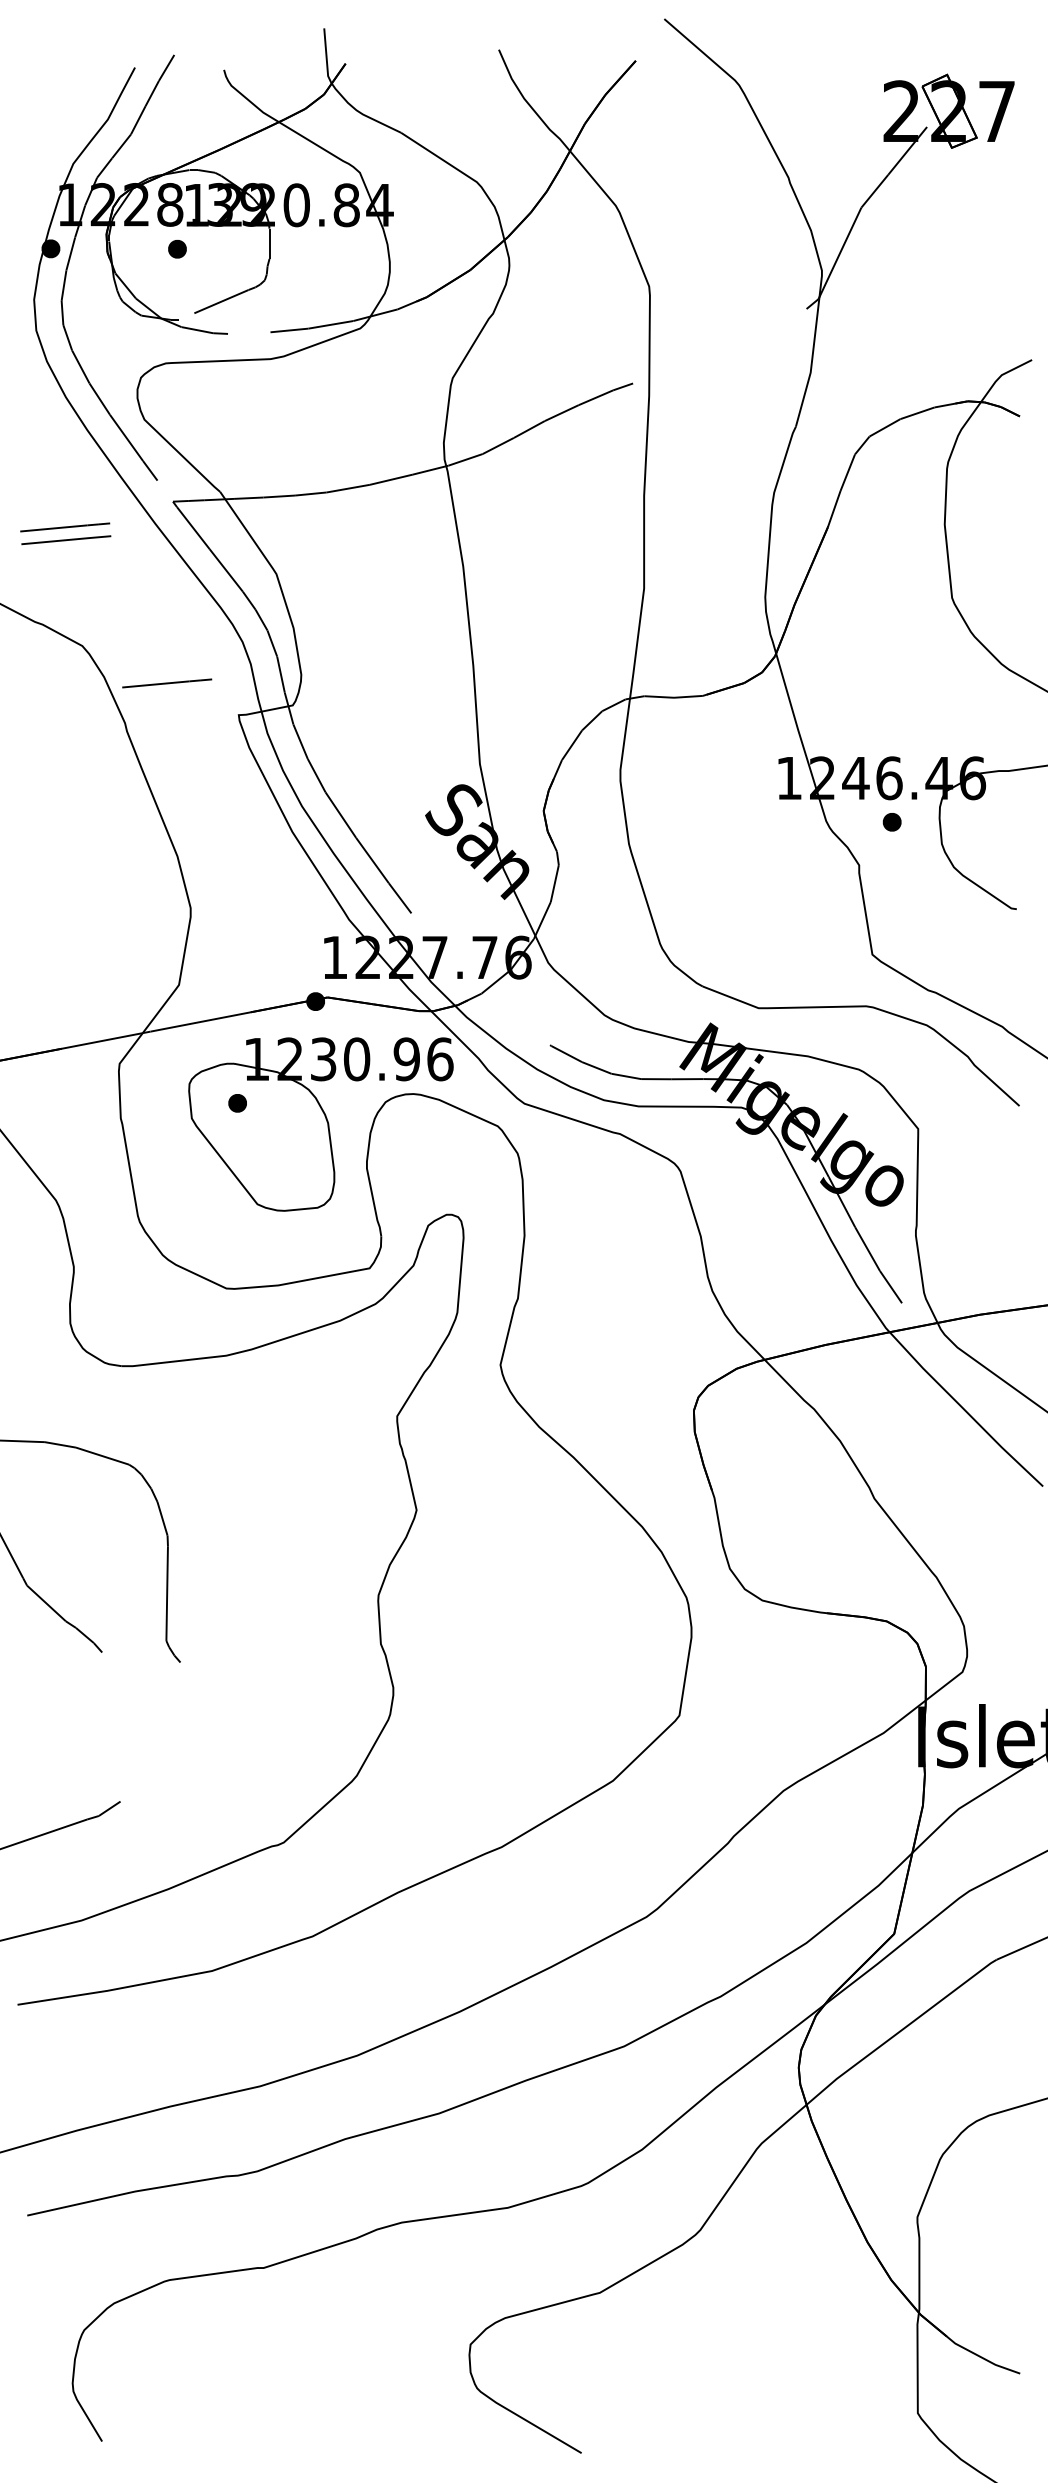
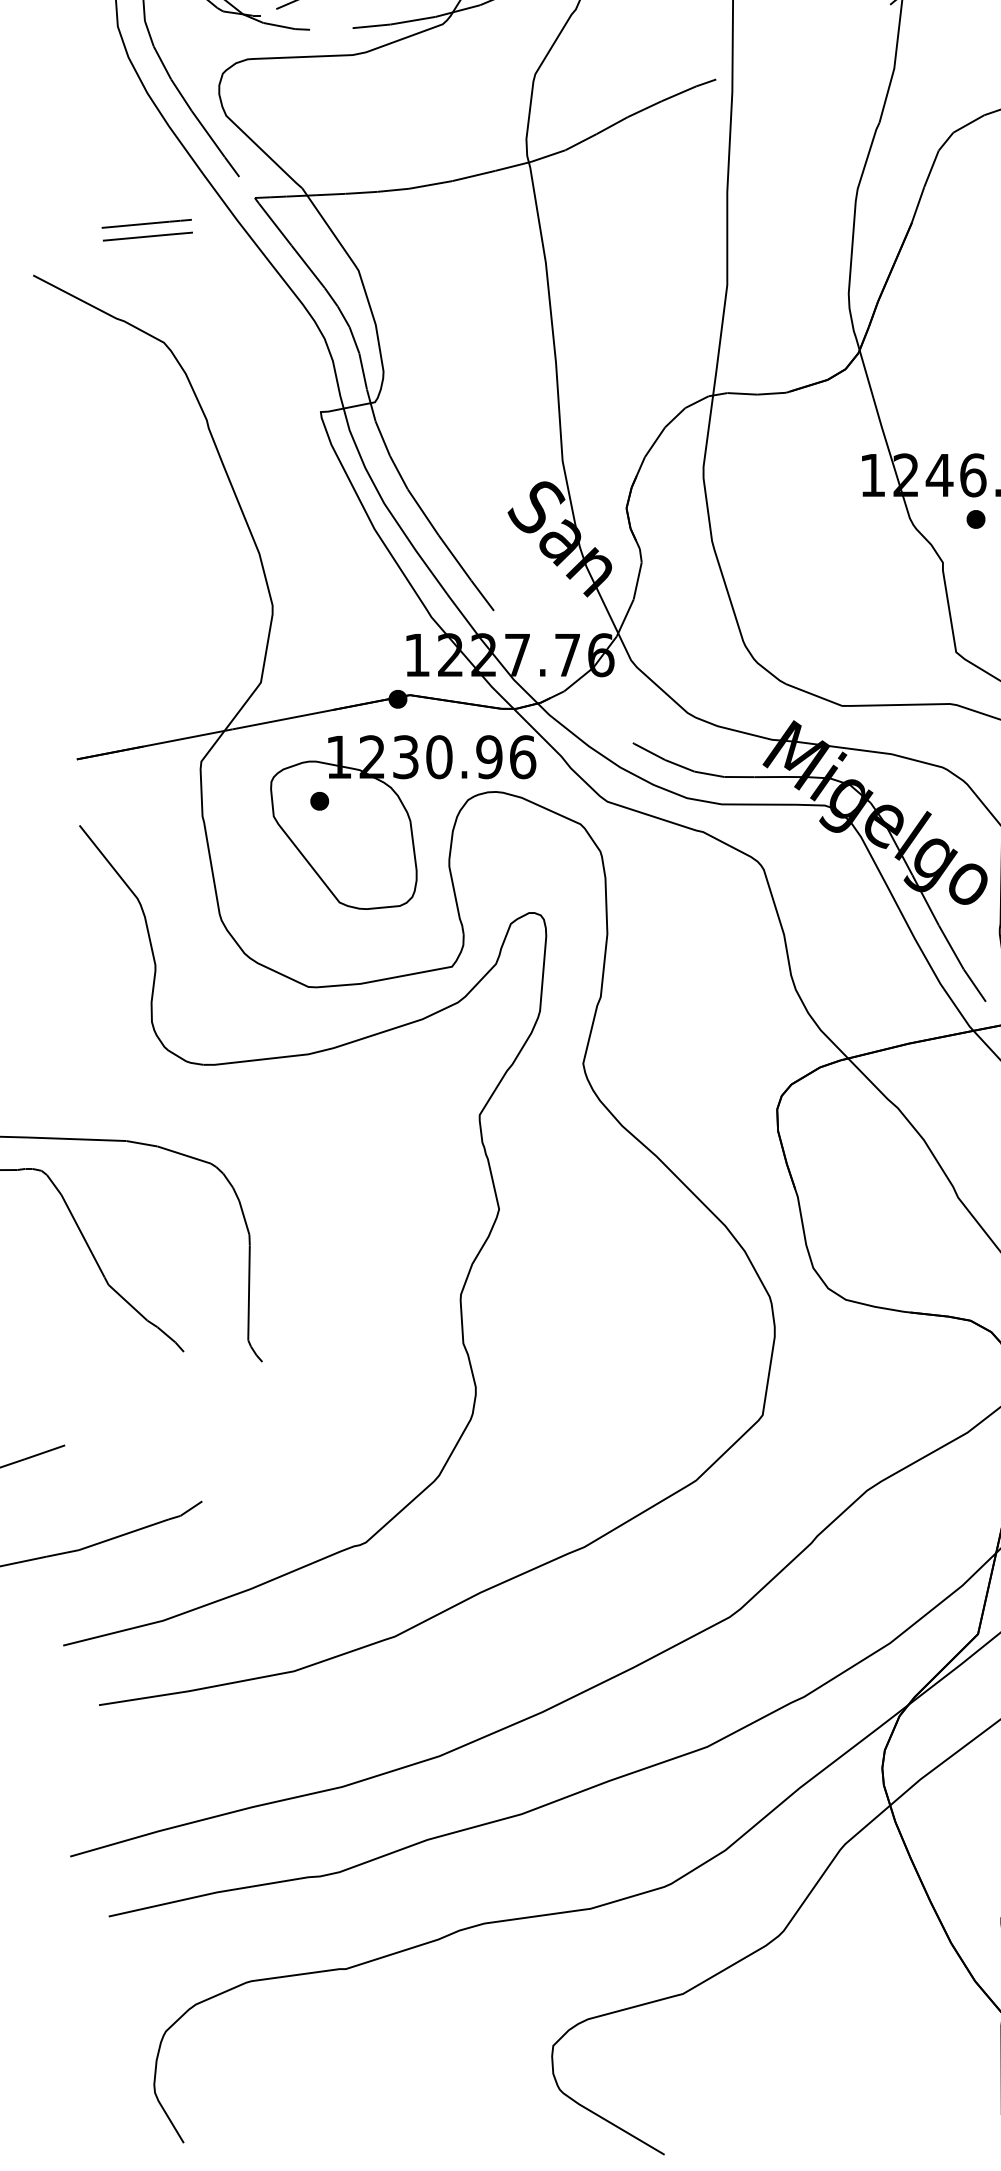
line: (167, 683) -> (249, 380), removed

